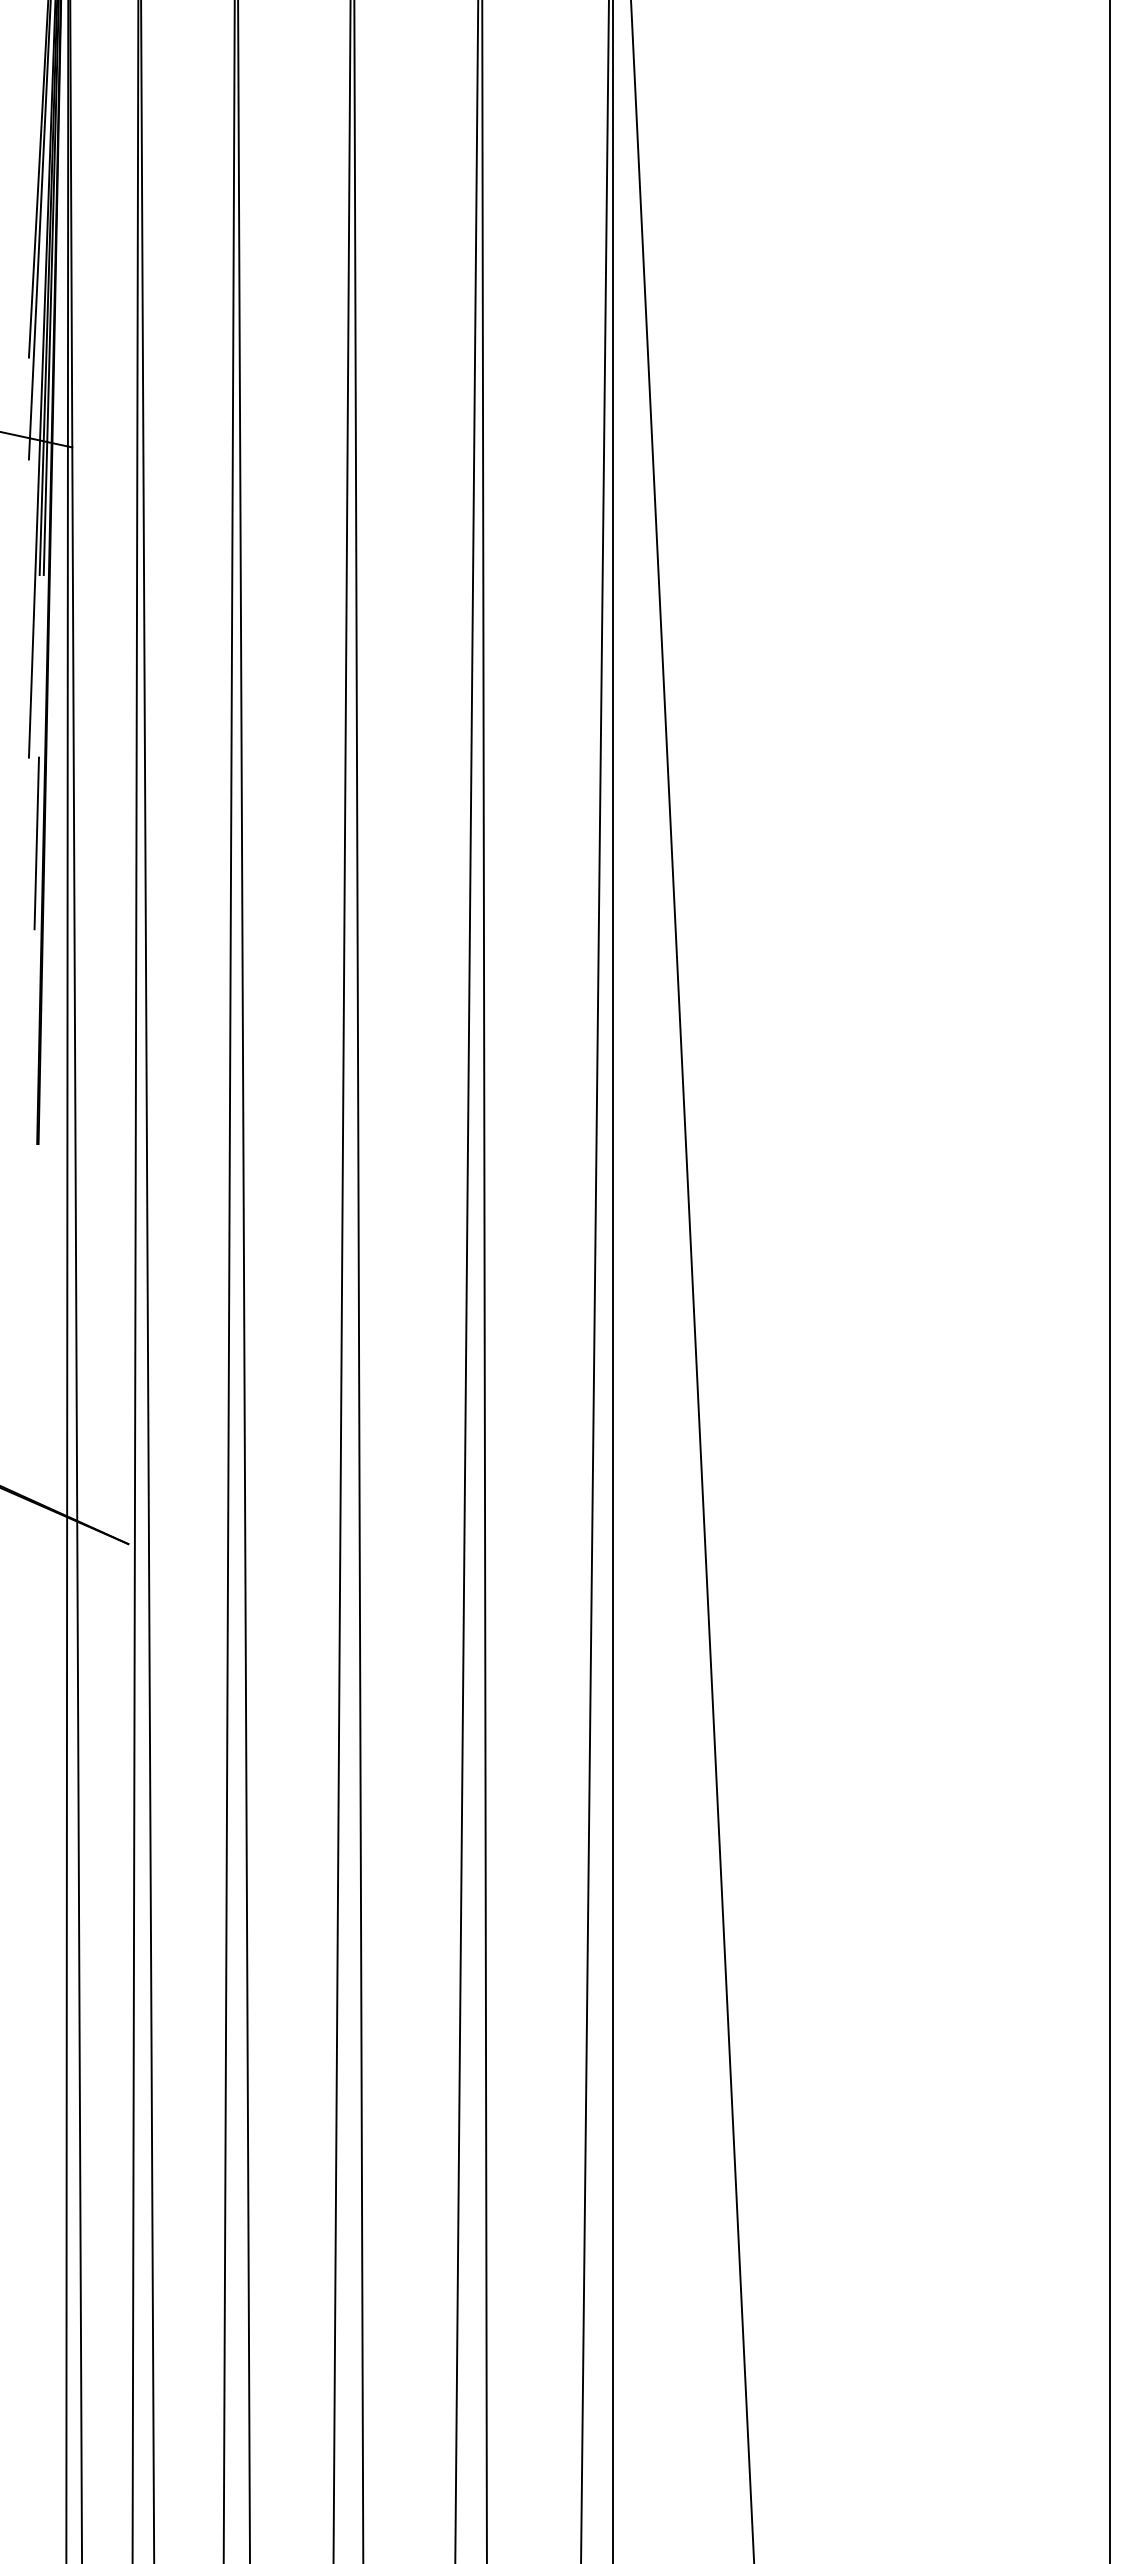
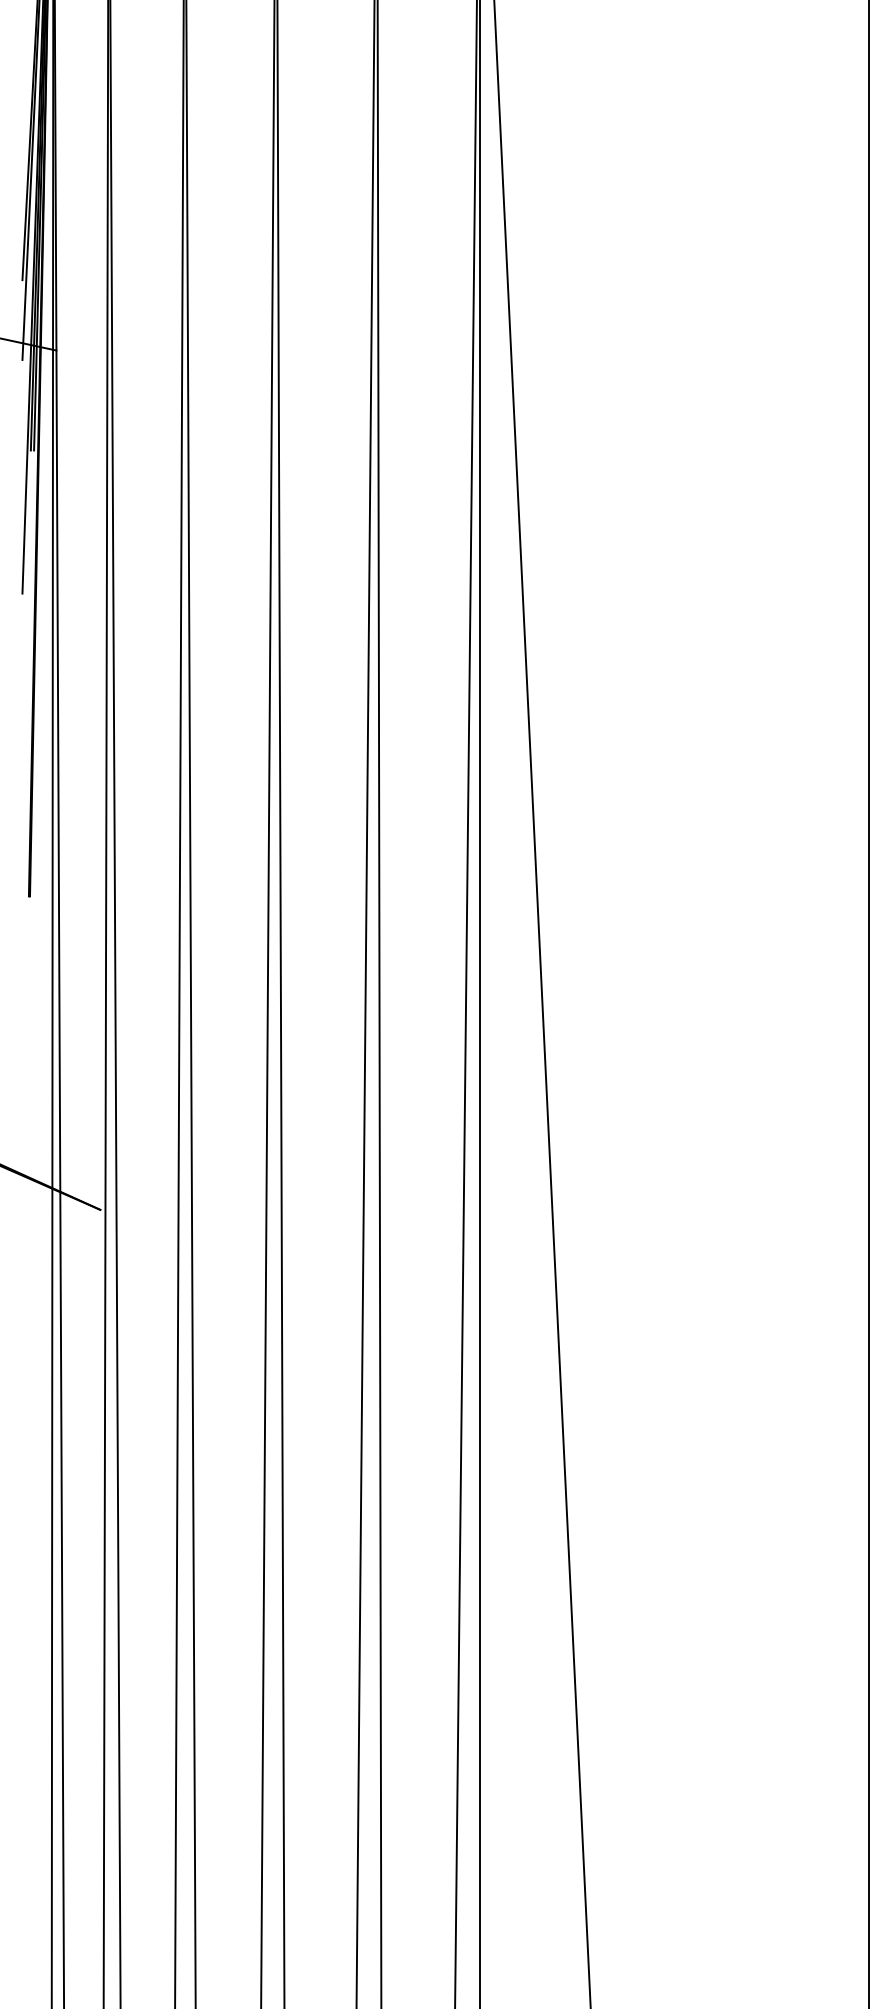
line: (36, 843) -> (28, 660), removed

